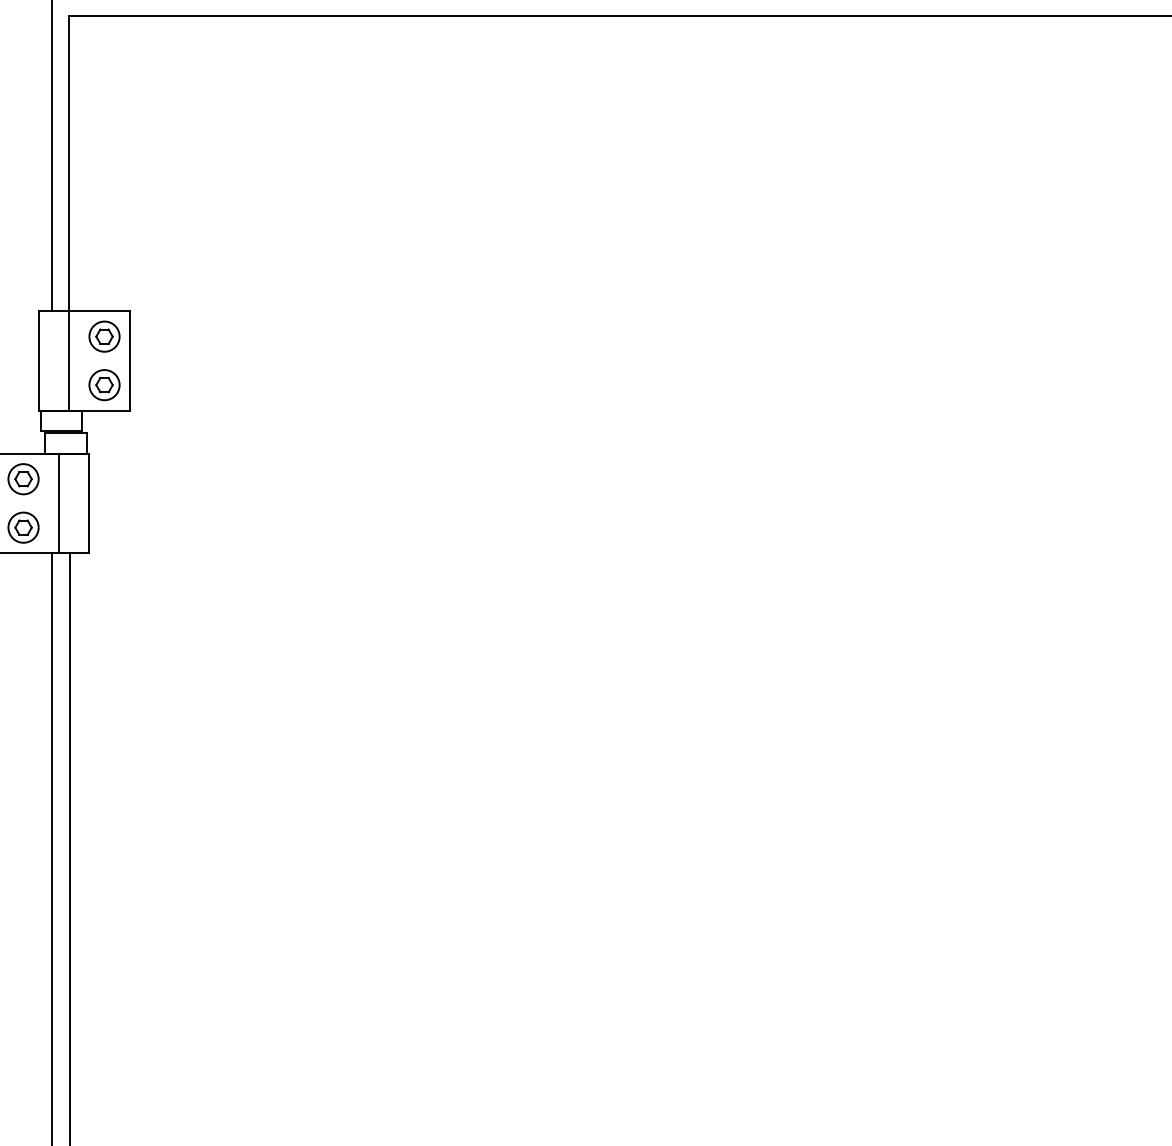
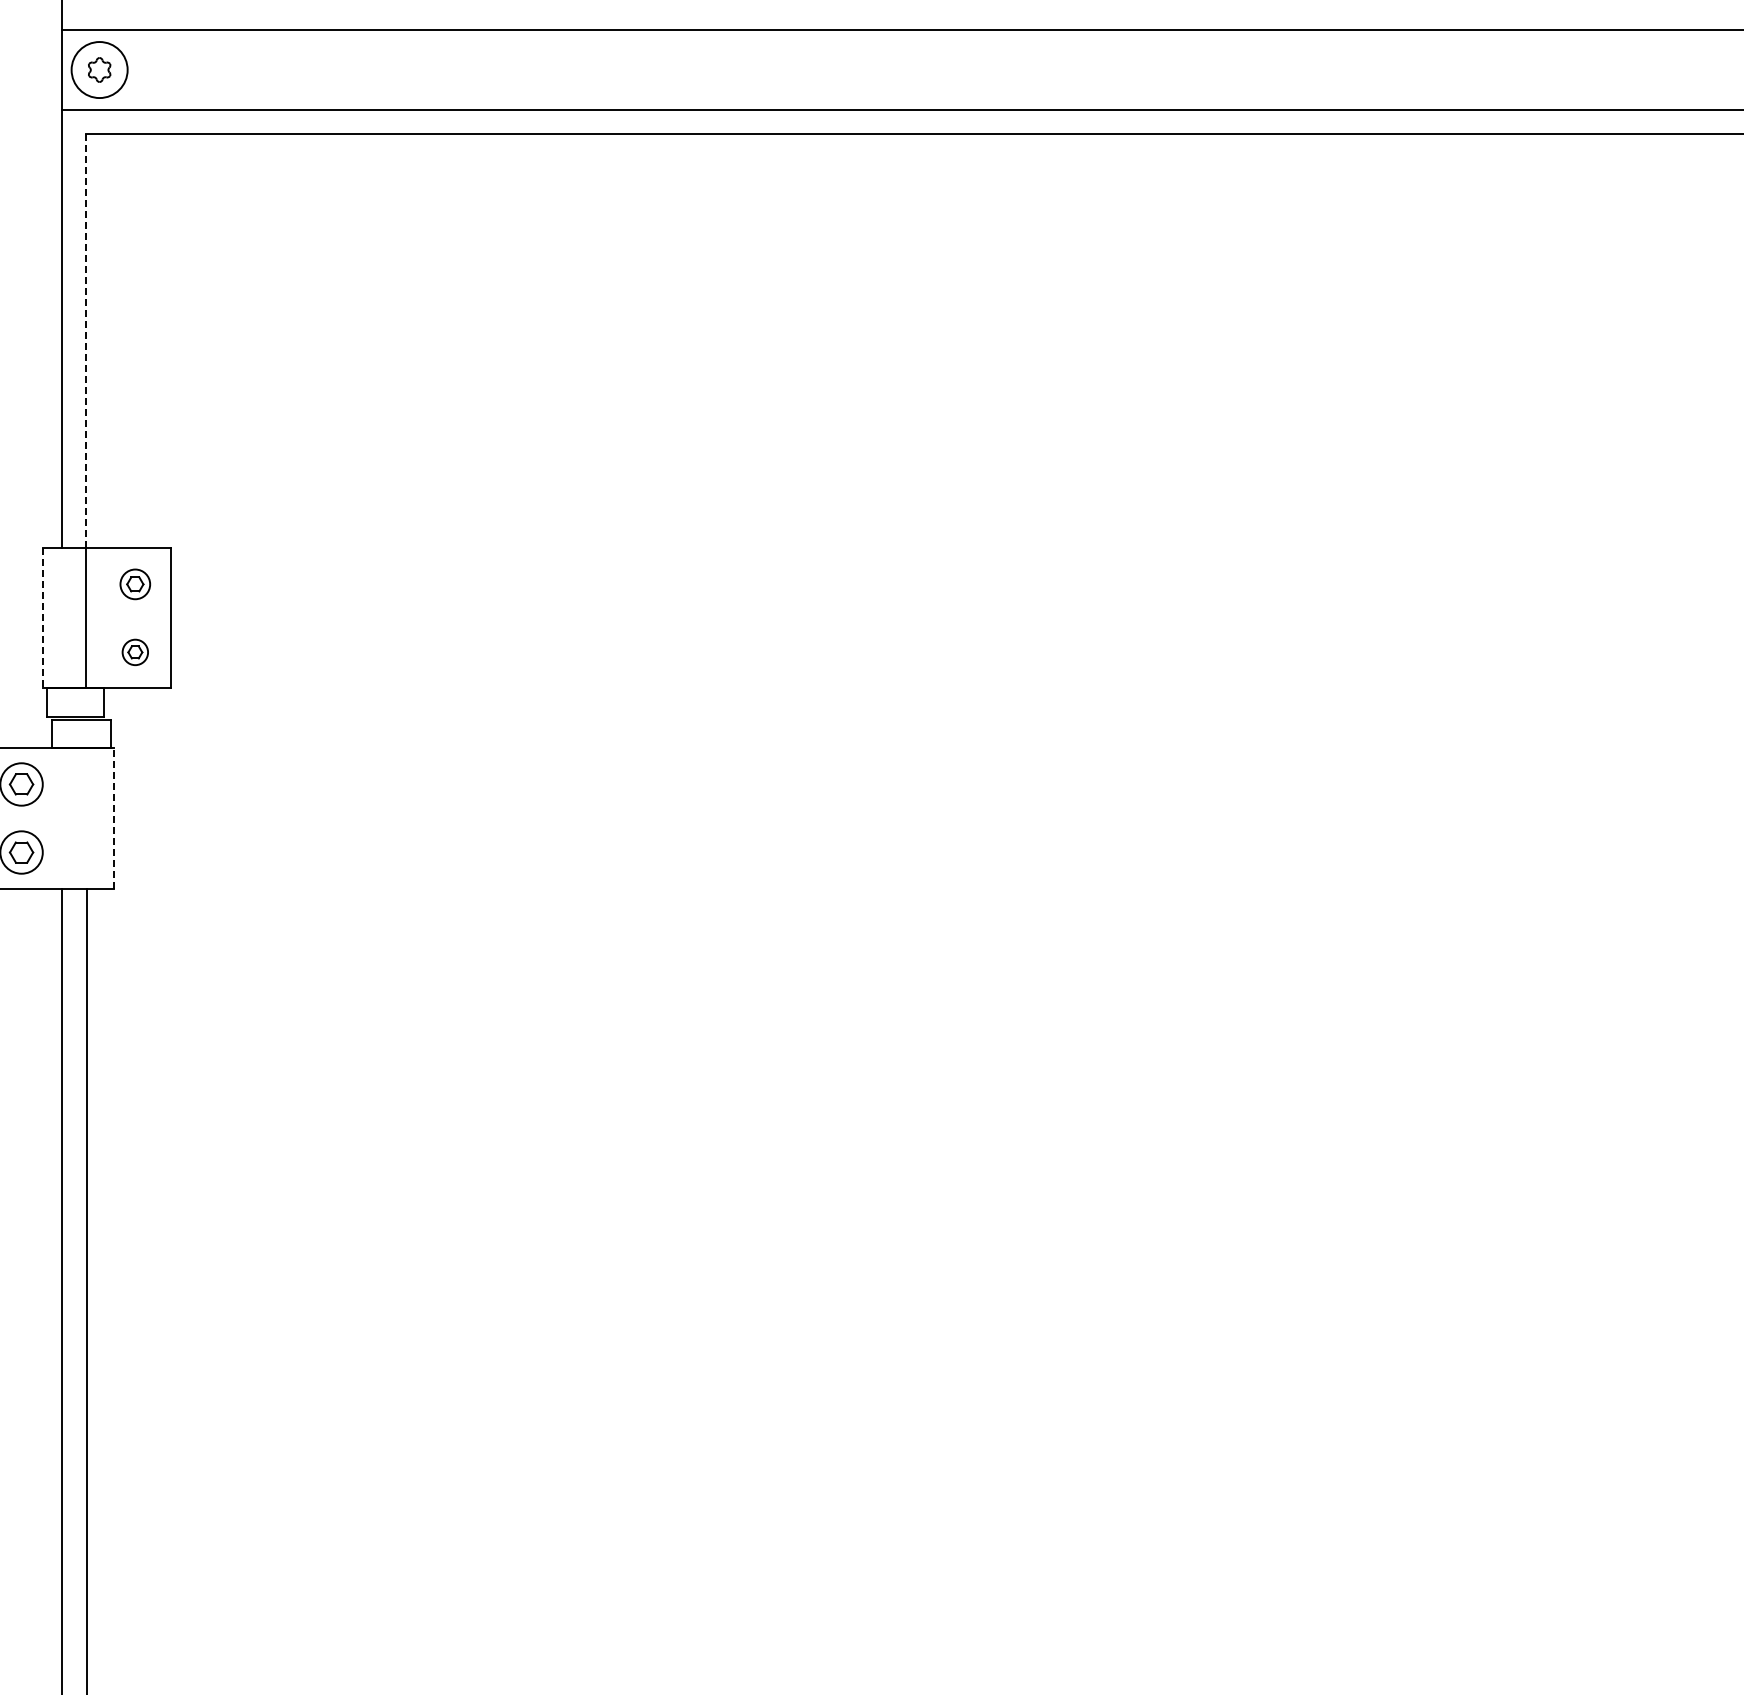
line: (69, 162) -> (85, 340), solid -> dashed
part: (104, 336) -> (135, 584), size x0.7
line: (39, 360) -> (43, 618), solid -> dashed
part: (104, 385) -> (135, 652), size x0.6
line: (58, 503) -> (70, 818), removed
line: (89, 503) -> (113, 818), solid -> dashed

